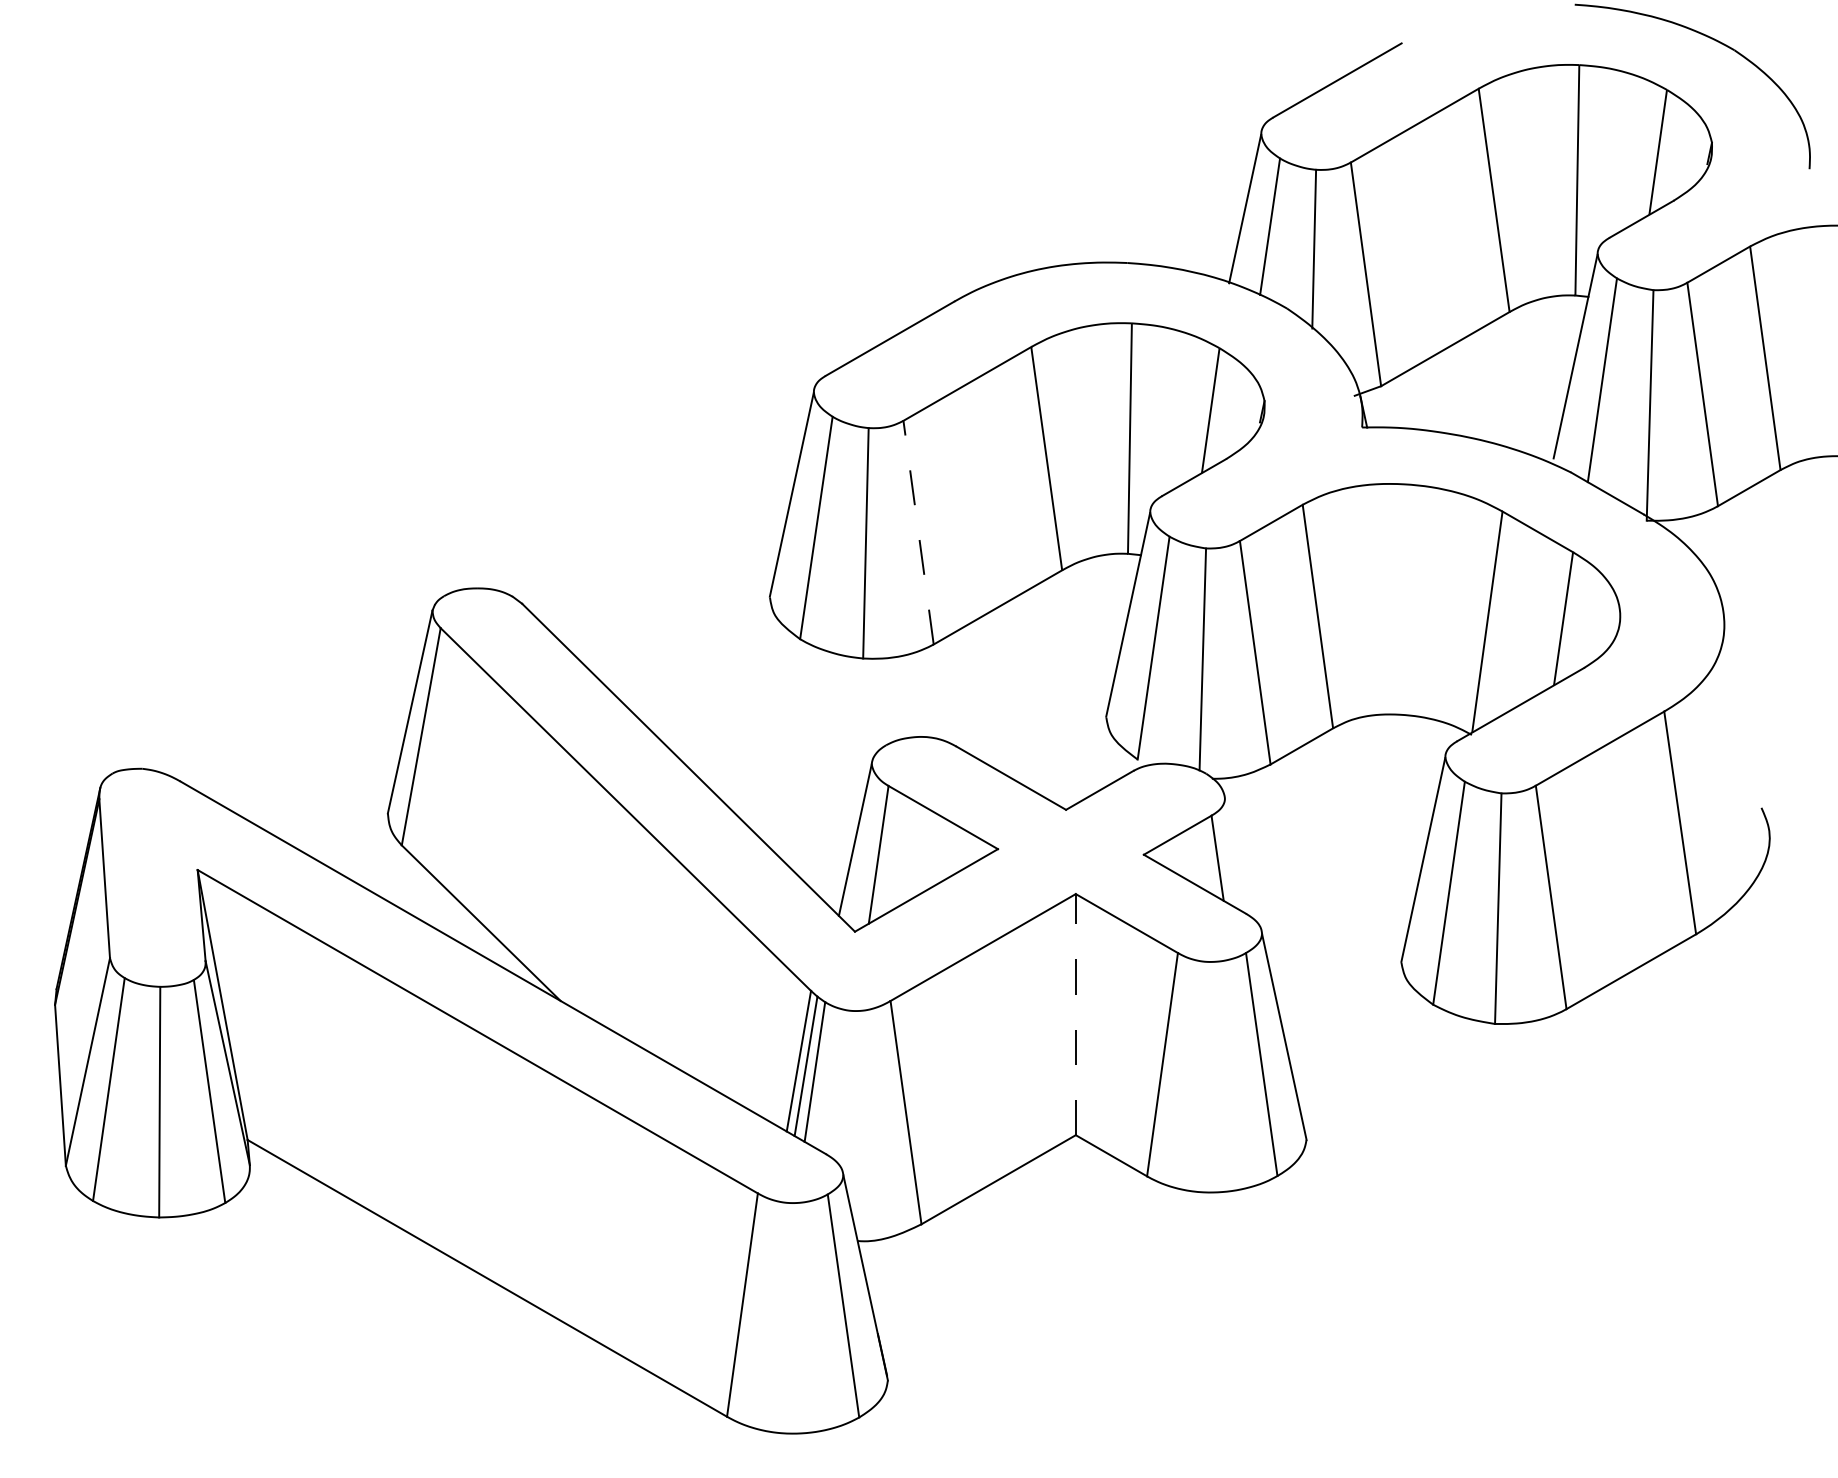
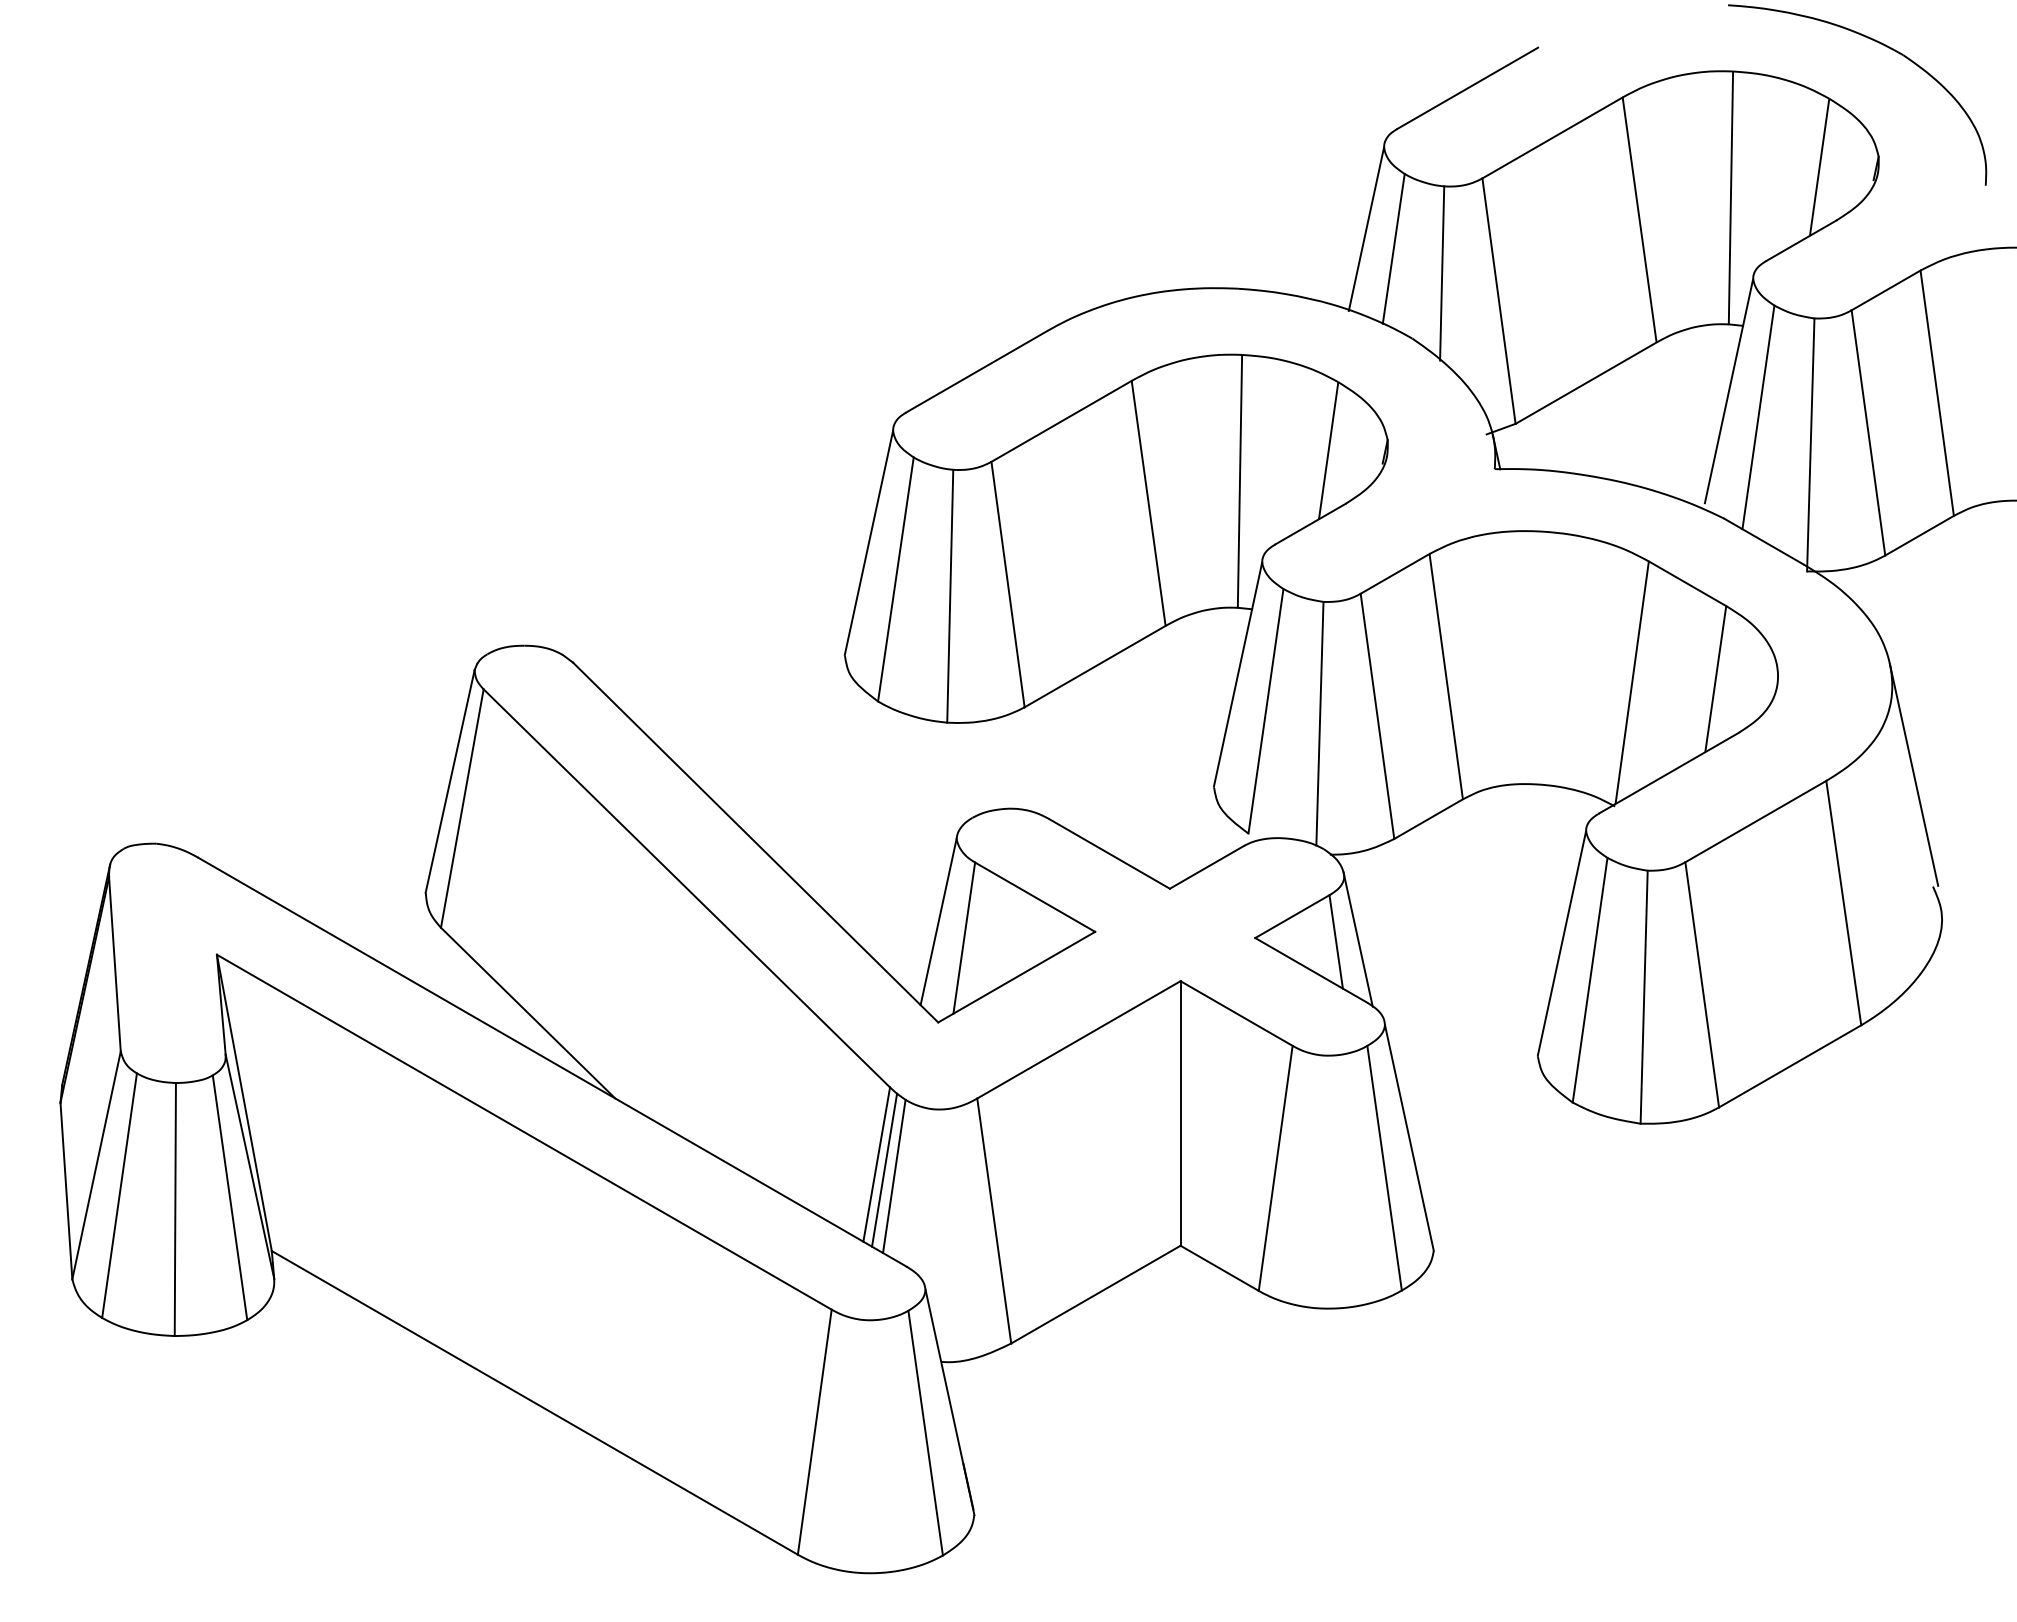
line: (919, 532) -> (1008, 584), dashed -> solid
line: (1743, 705) -> (1913, 774), added
line: (1237, 856) -> (1357, 939), added
line: (1075, 1013) -> (1180, 1112), dashed -> solid

